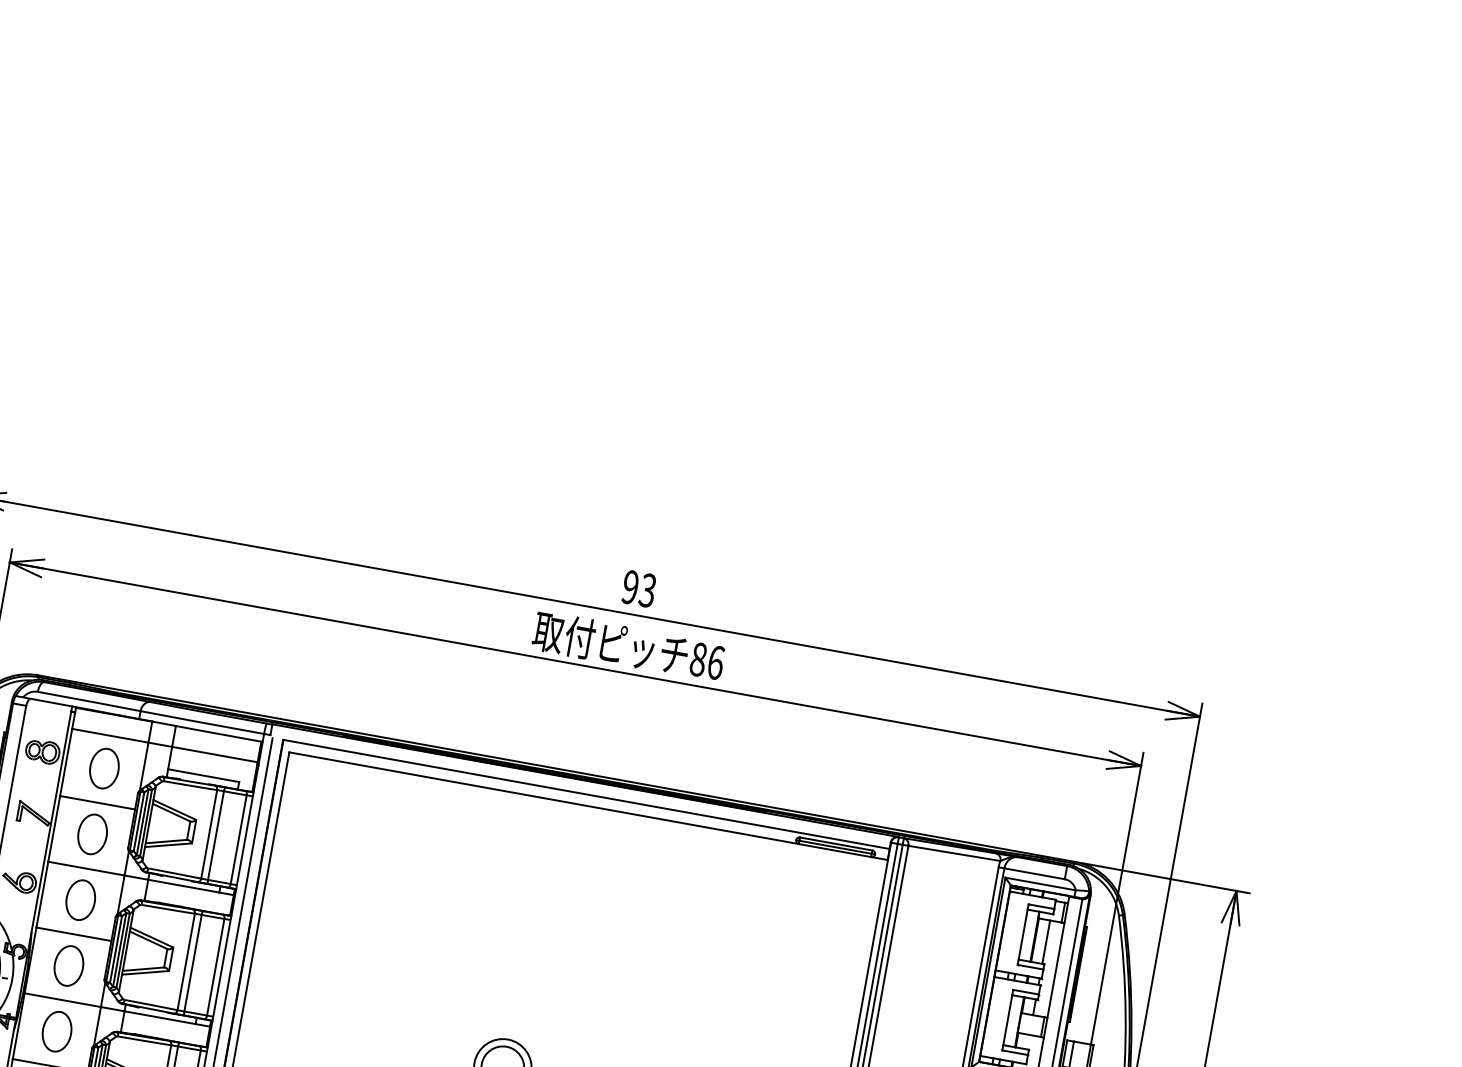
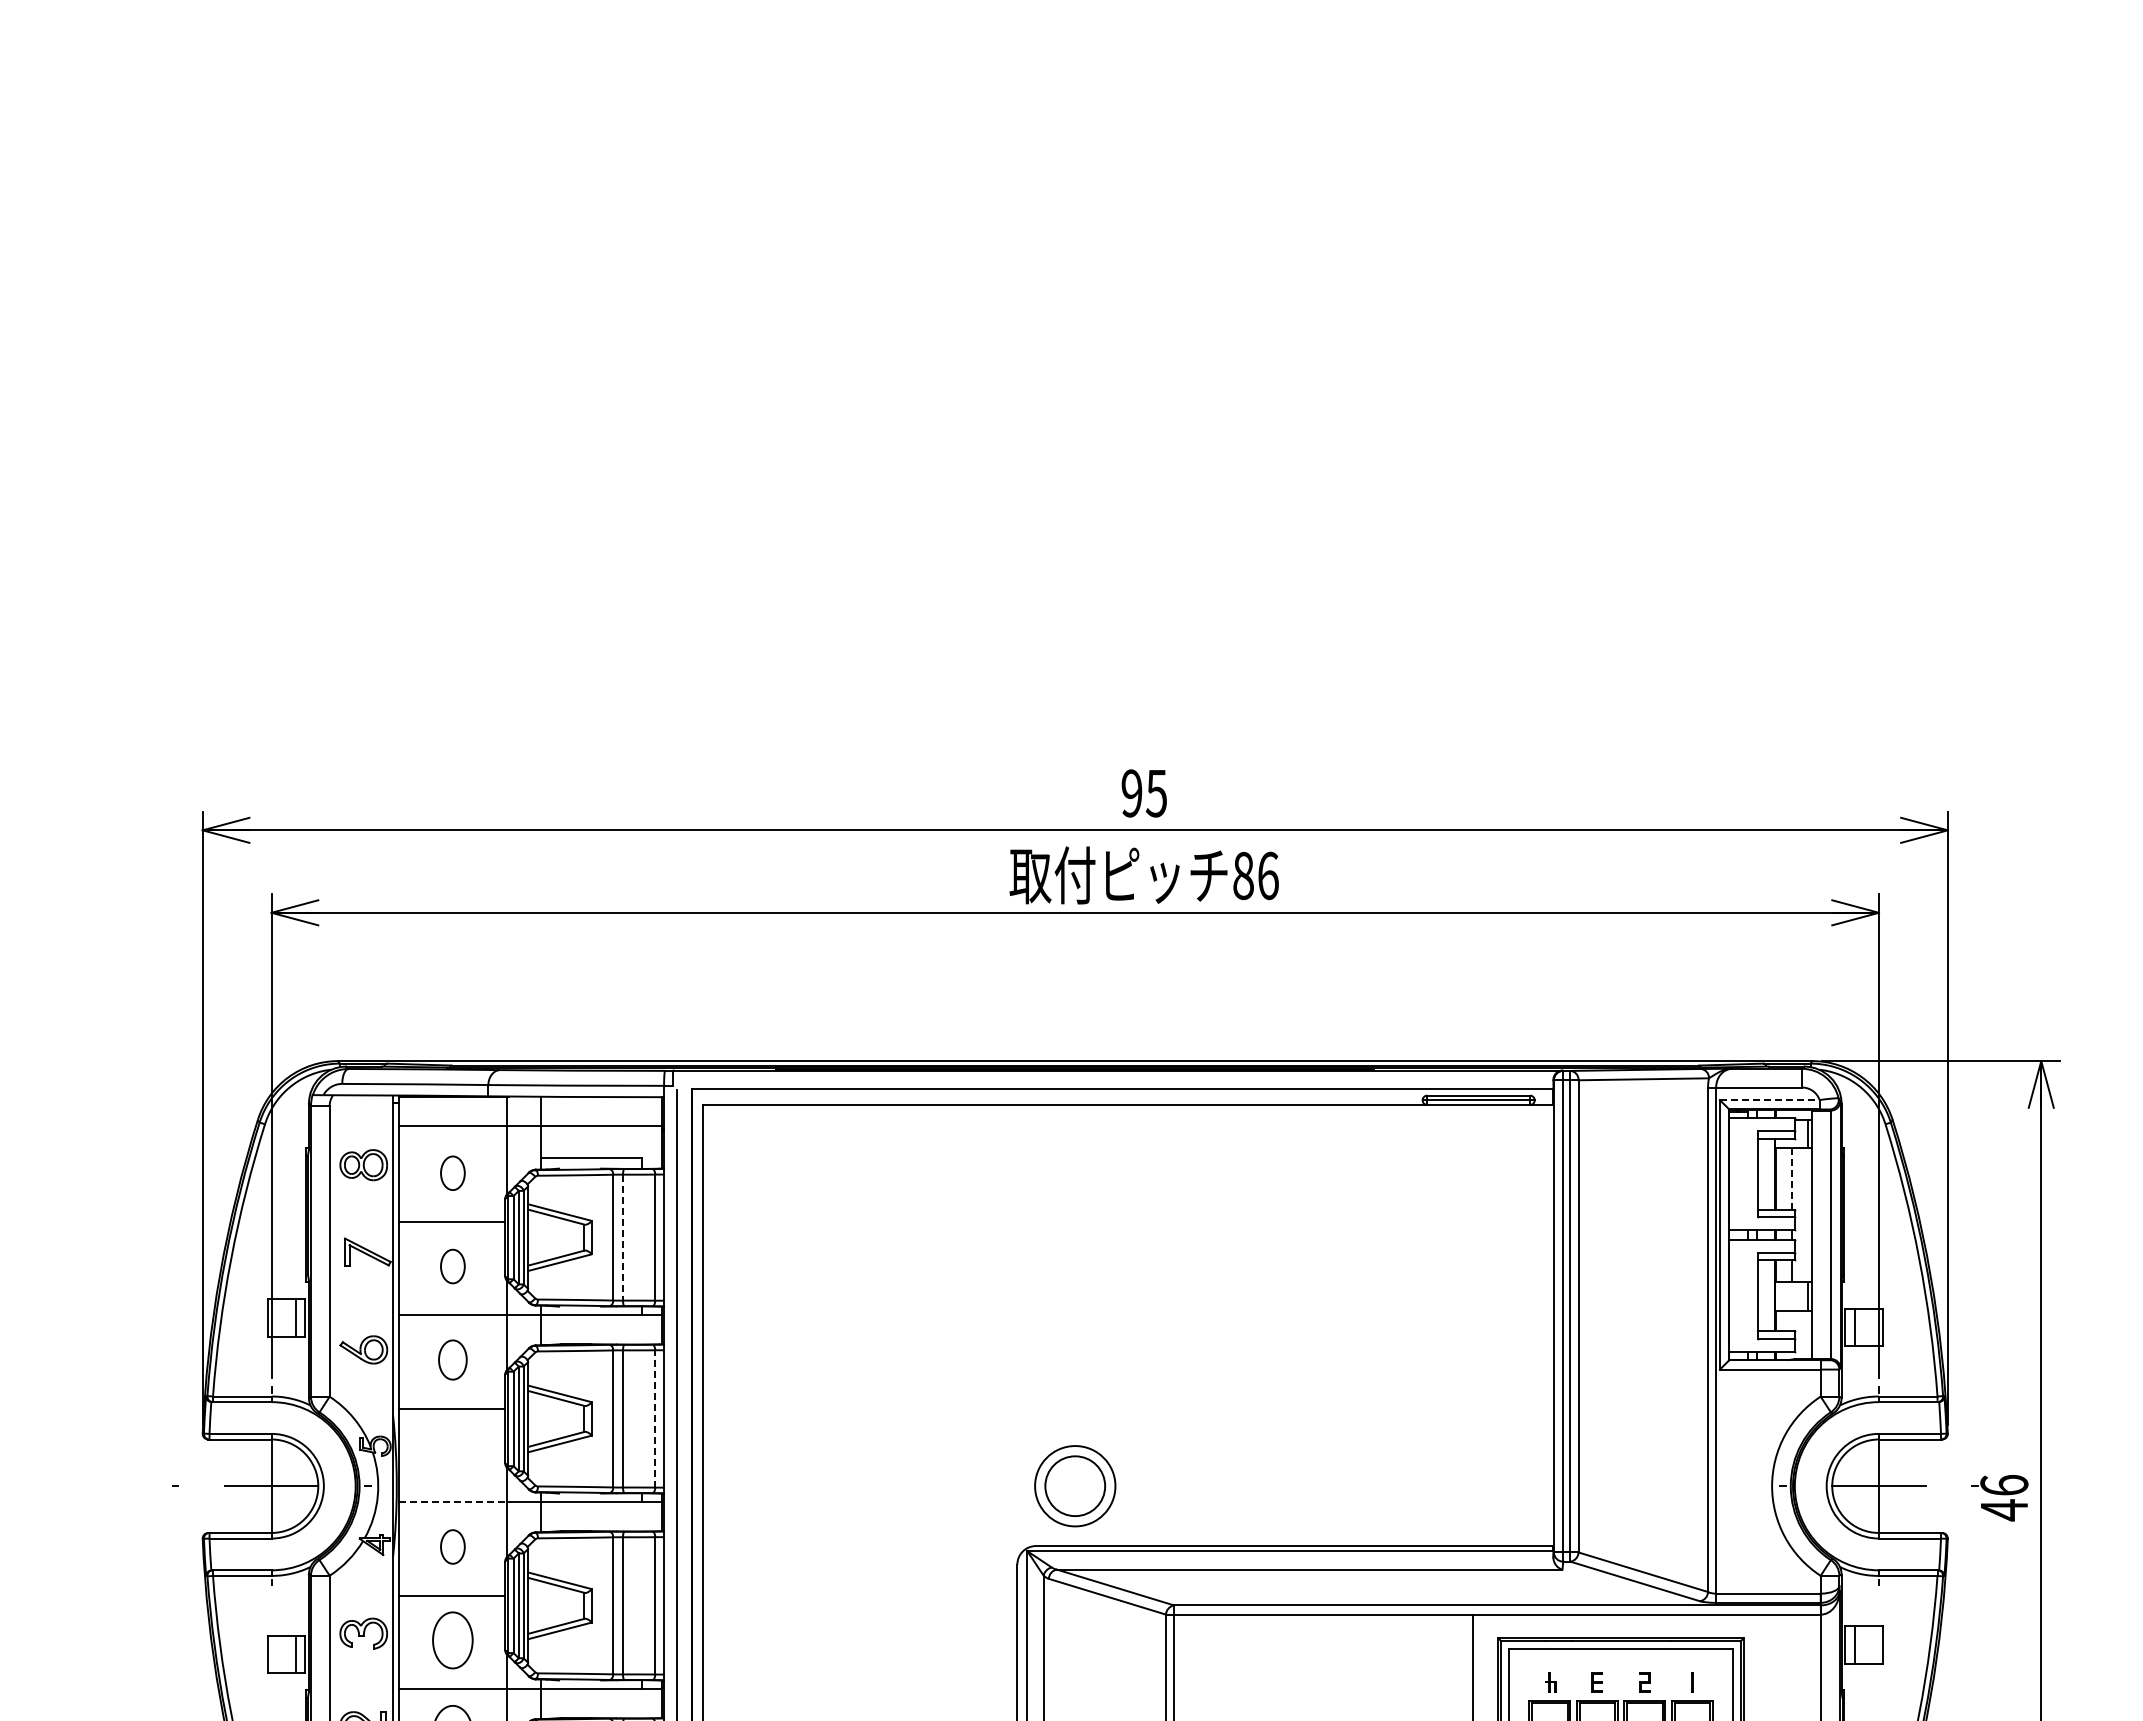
text: (647, 589) -> (1156, 792), 93 -> 95
part: (104, 768) -> (452, 1173), size x0.6
part: (92, 834) -> (452, 1266), size x0.6
line: (215, 835) -> (622, 1237), solid -> dashed
line: (1040, 884) -> (1769, 1100), solid -> dashed
part: (80, 899) -> (452, 1359), size x0.7
line: (1046, 942) -> (1792, 1178), solid -> dashed
part: (68, 965) -> (452, 1453), removed
line: (215, 966) -> (655, 1418), solid -> dashed
line: (63, 1000) -> (453, 1502), solid -> dashed
part: (56, 1031) -> (452, 1546), size x0.6

